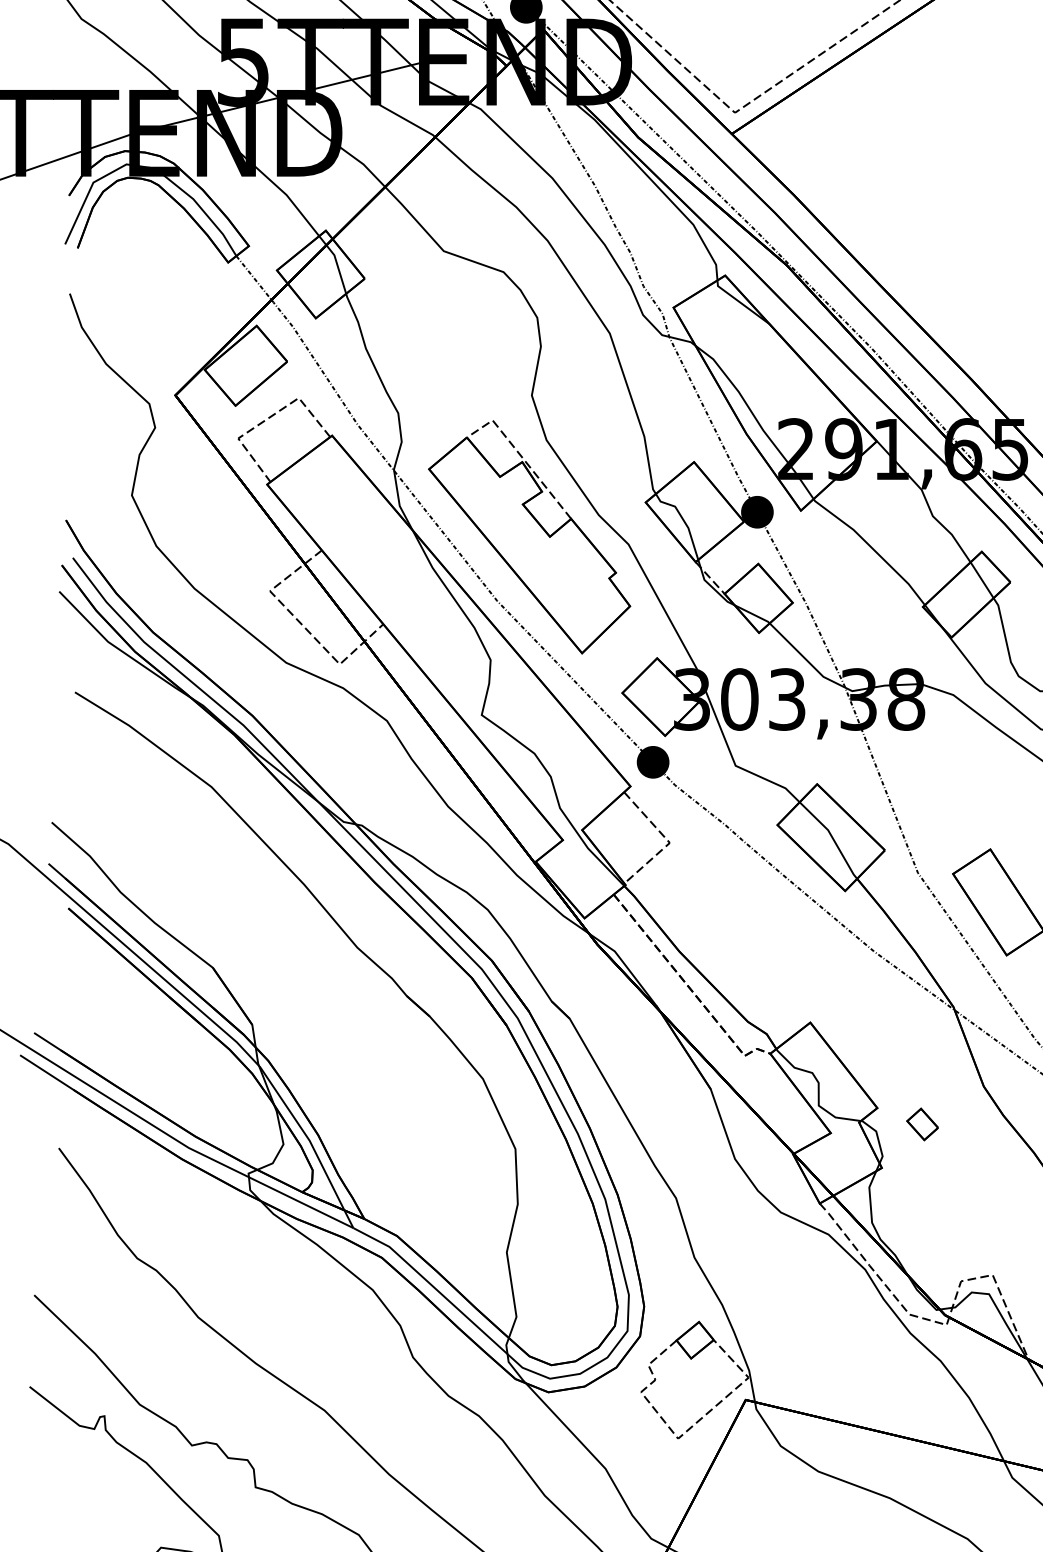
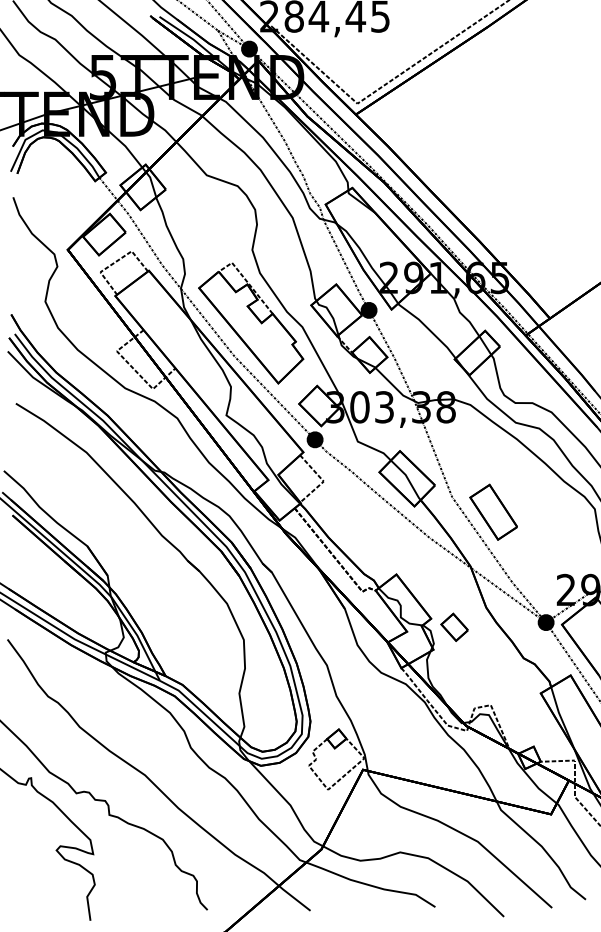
part: (922, 1123) -> (454, 626), size x1.67

